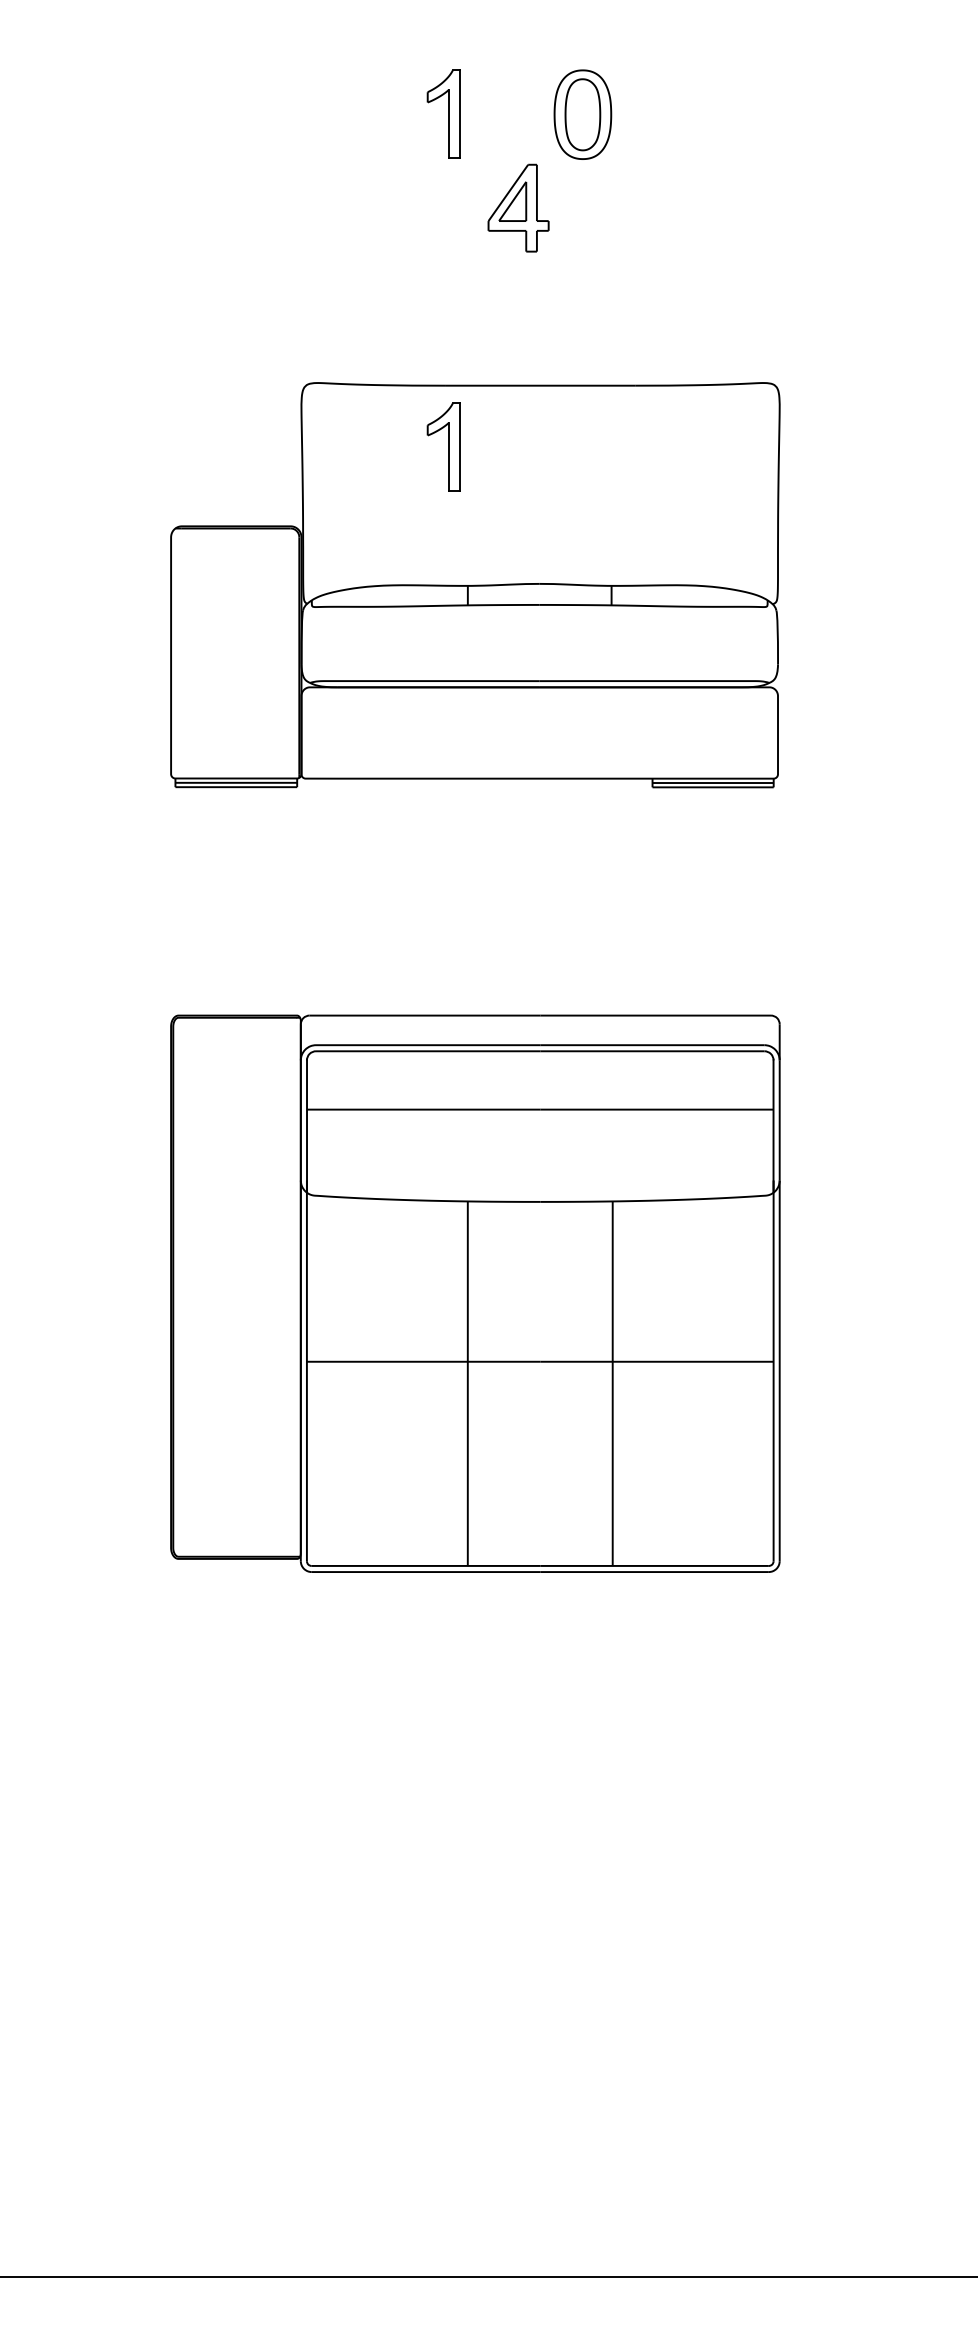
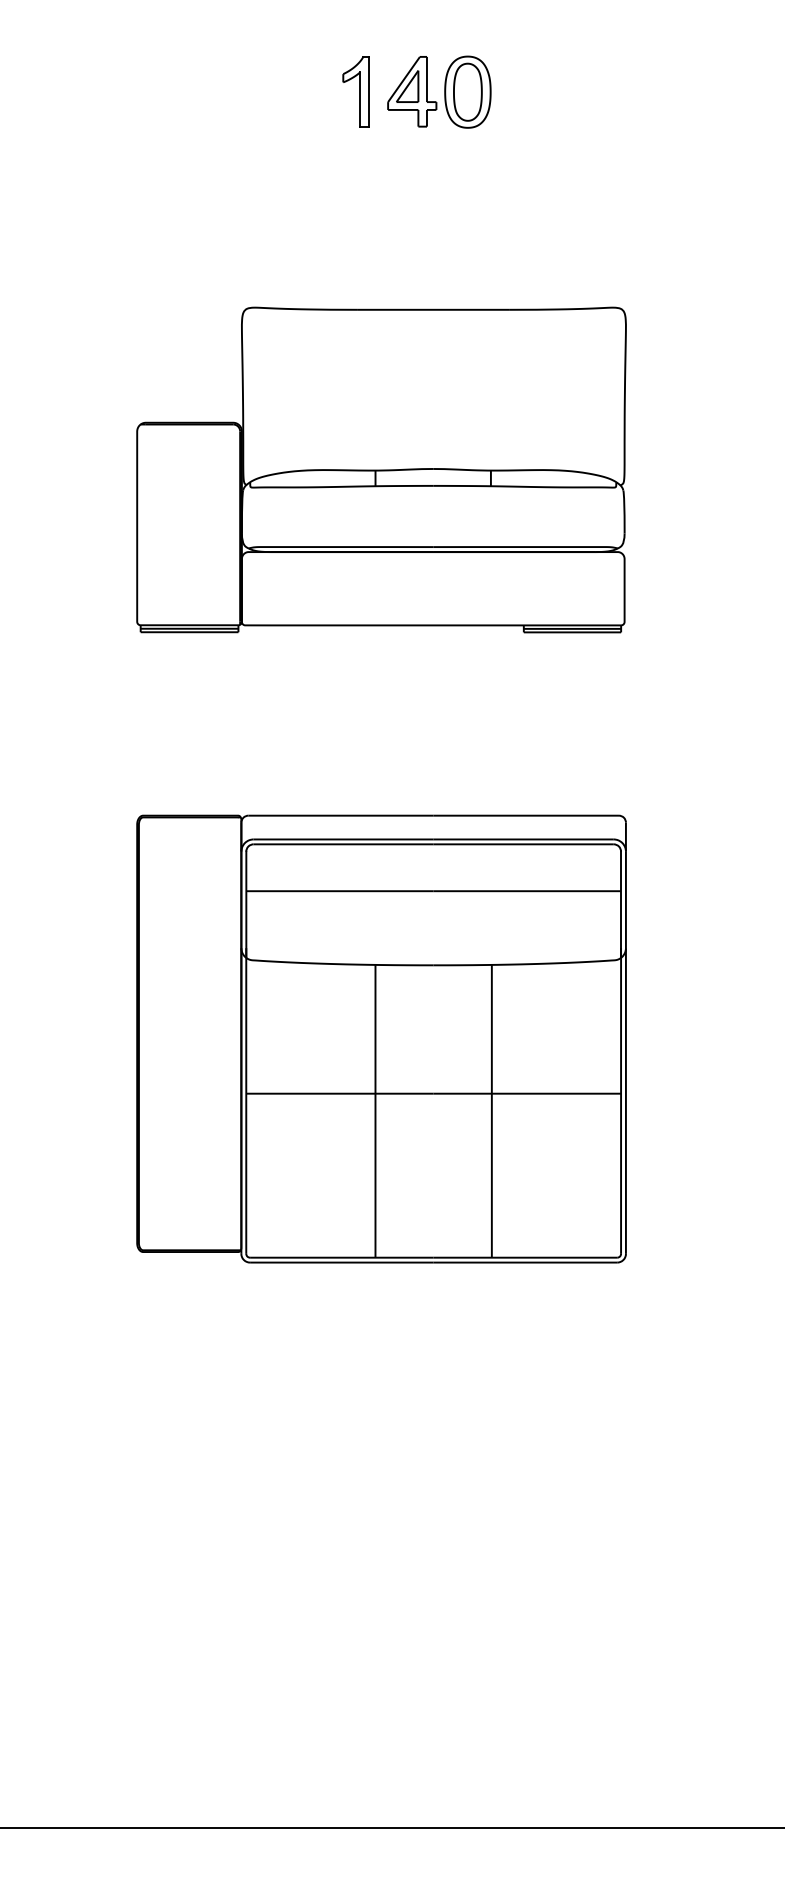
part: (518, 207) -> (412, 91), moved
part: (443, 446) -> (355, 358), removed

